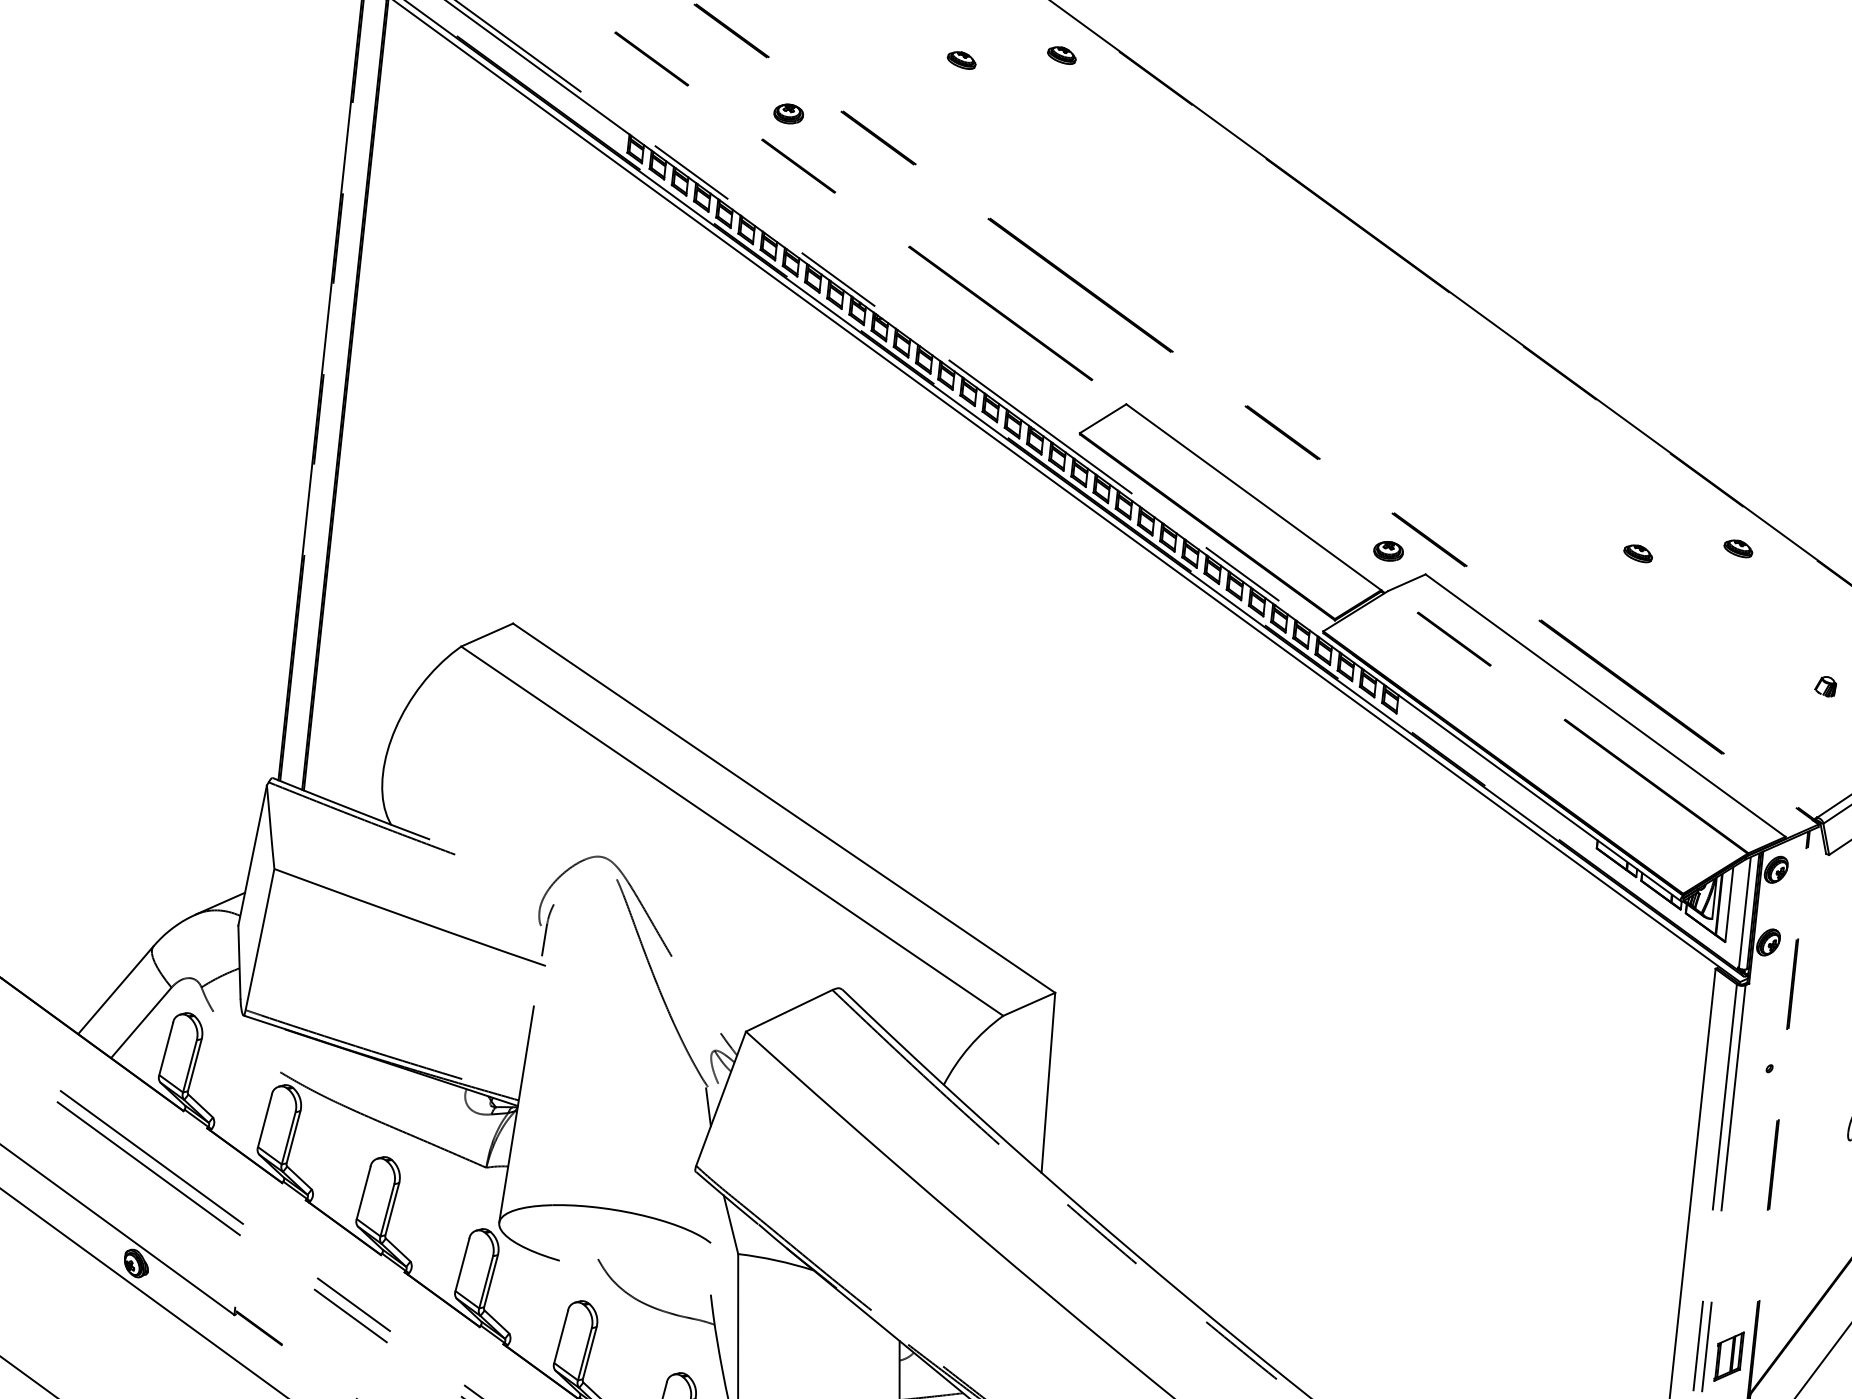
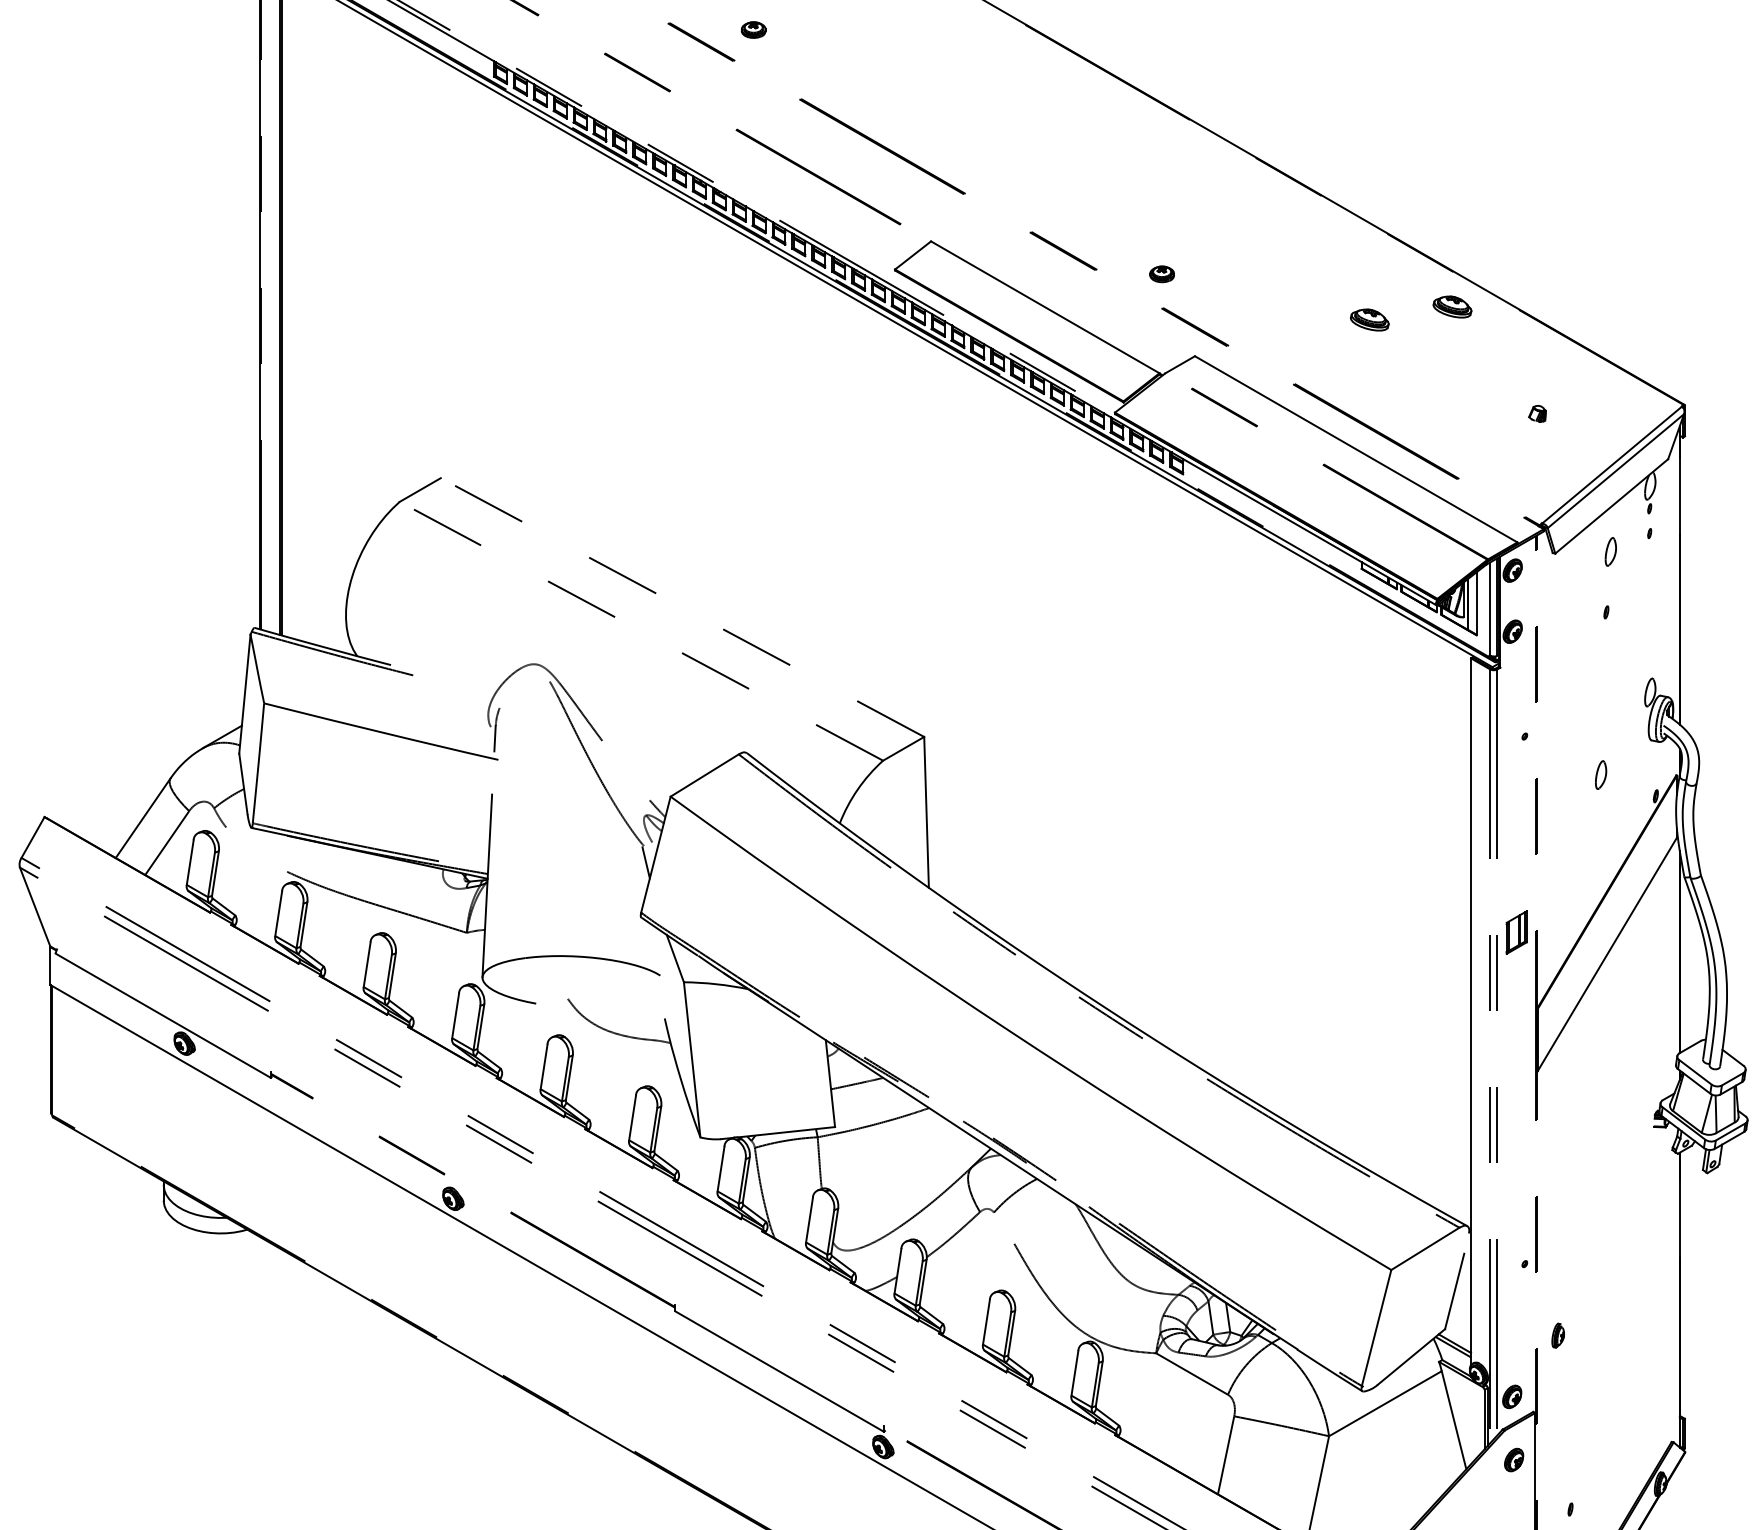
part: (788, 113) -> (753, 29), moved
part: (1738, 547) -> (1452, 306), size x1.6
part: (1387, 551) -> (1161, 274), moved
part: (1637, 552) -> (1369, 319), size x1.6
line: (784, 808) -> (682, 607), solid -> dashed
line: (731, 831) -> (640, 631), solid -> dashed
part: (1728, 1356) -> (1516, 932), moved

